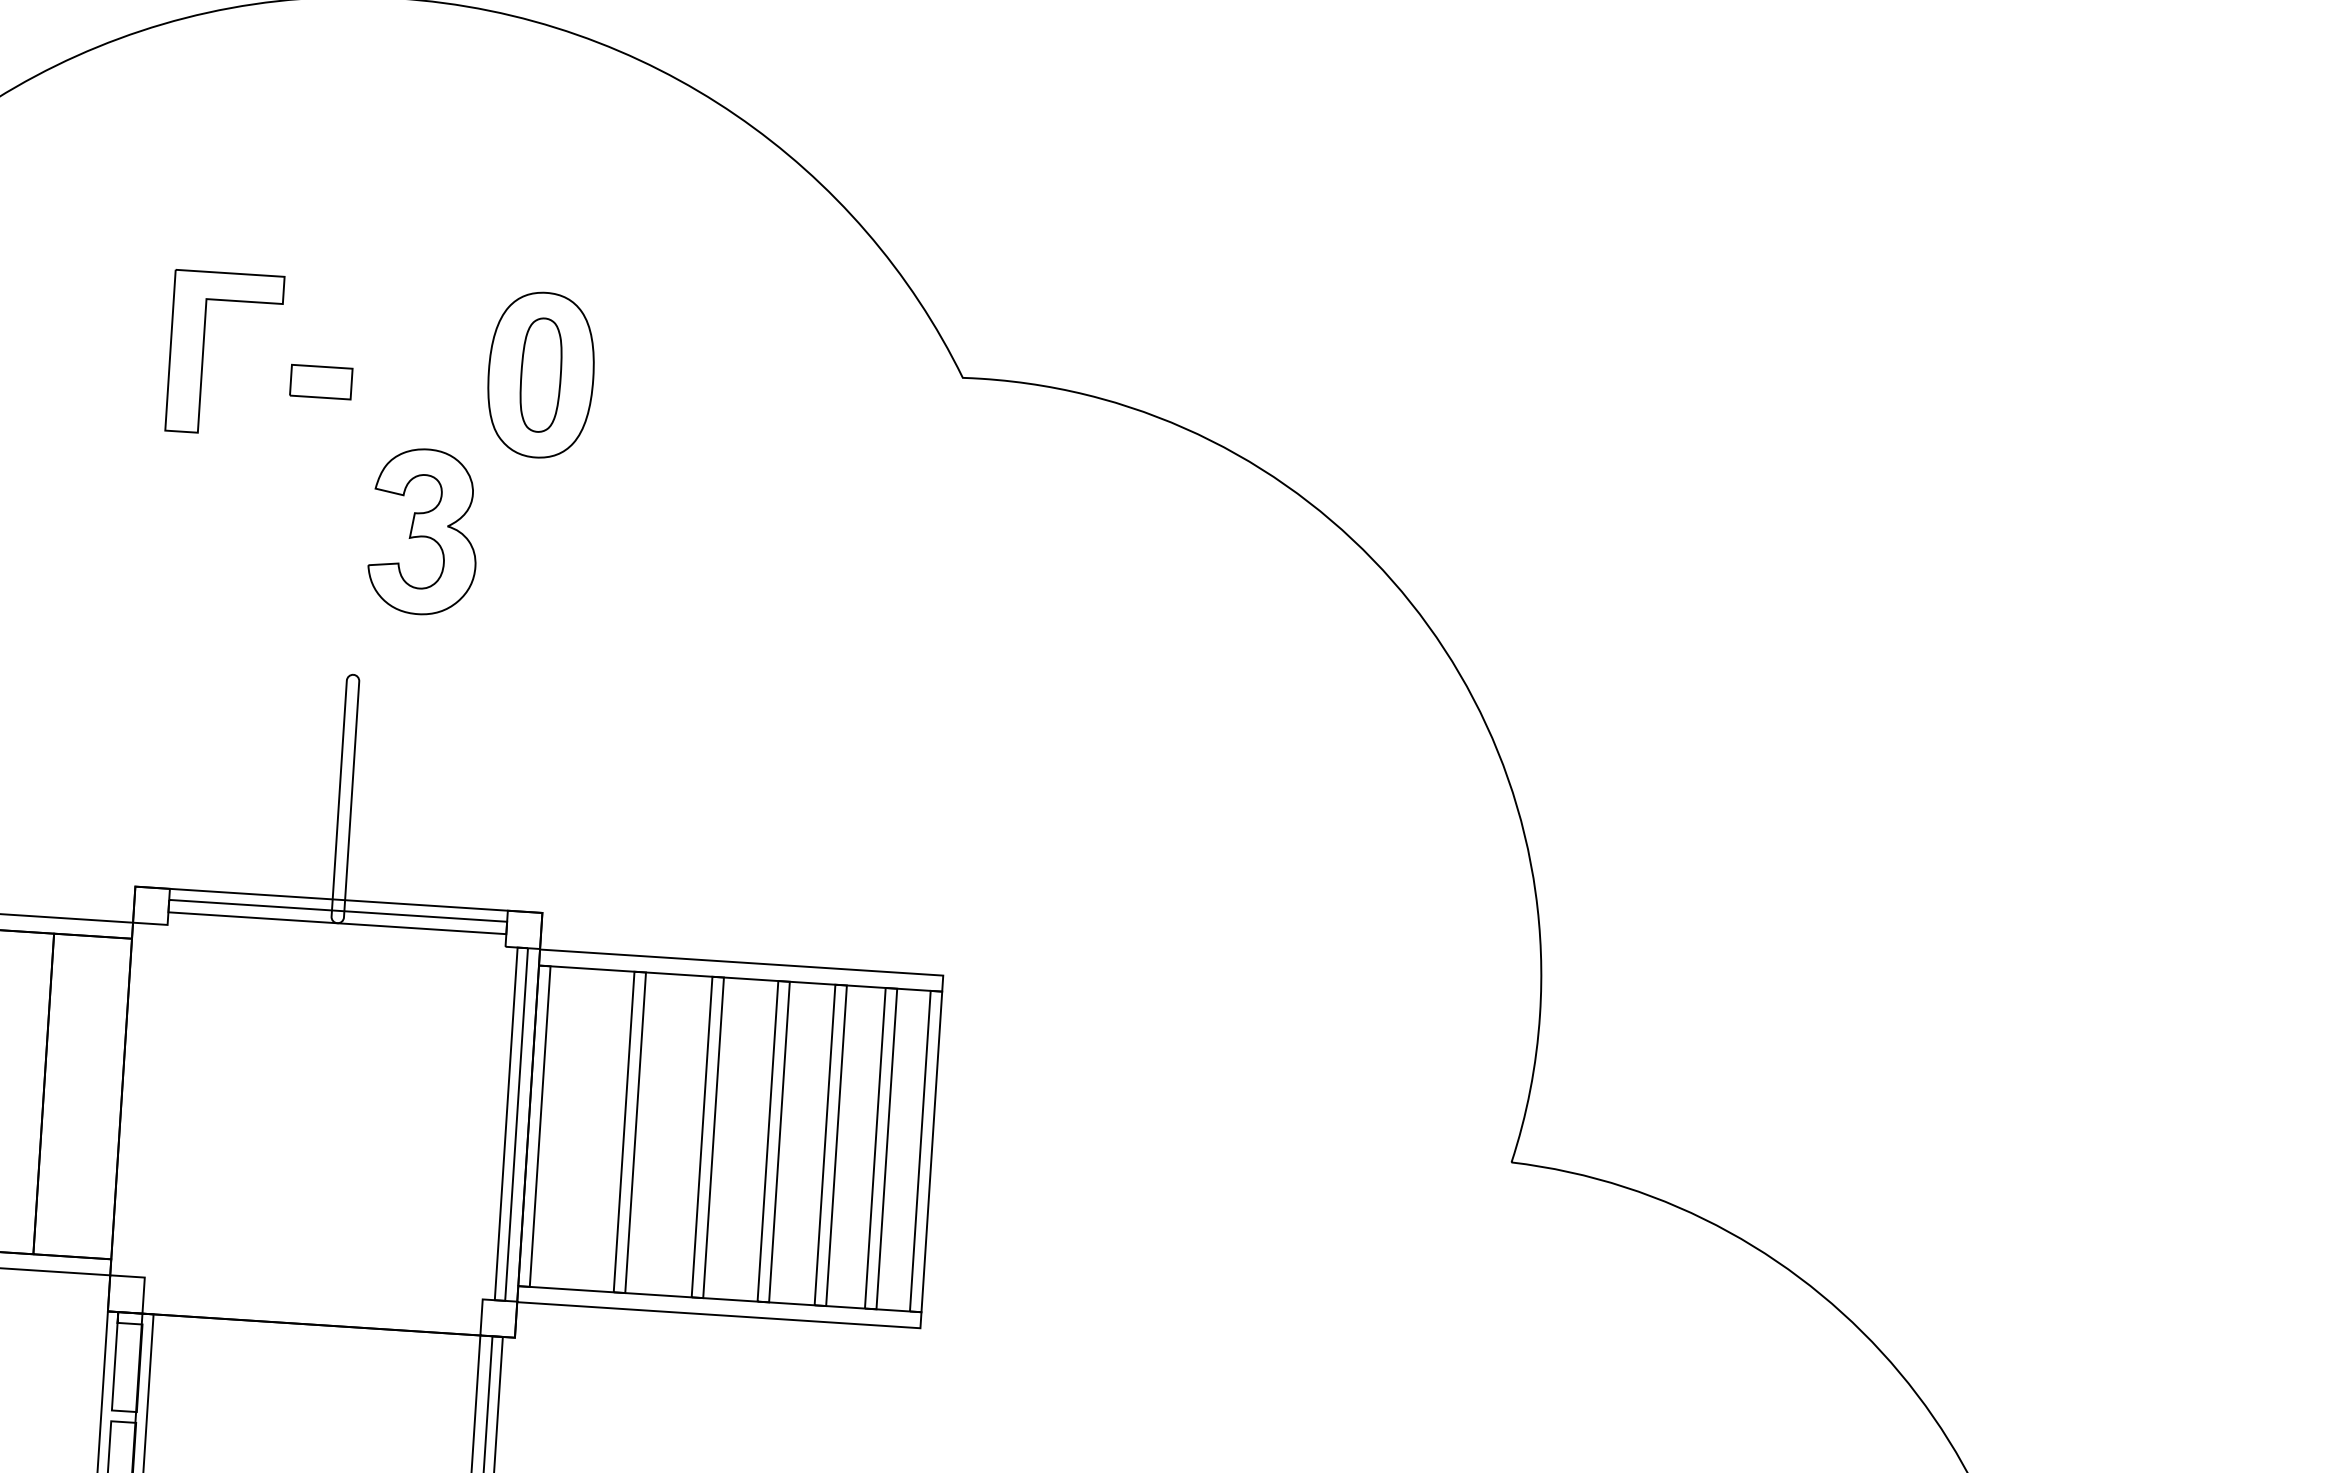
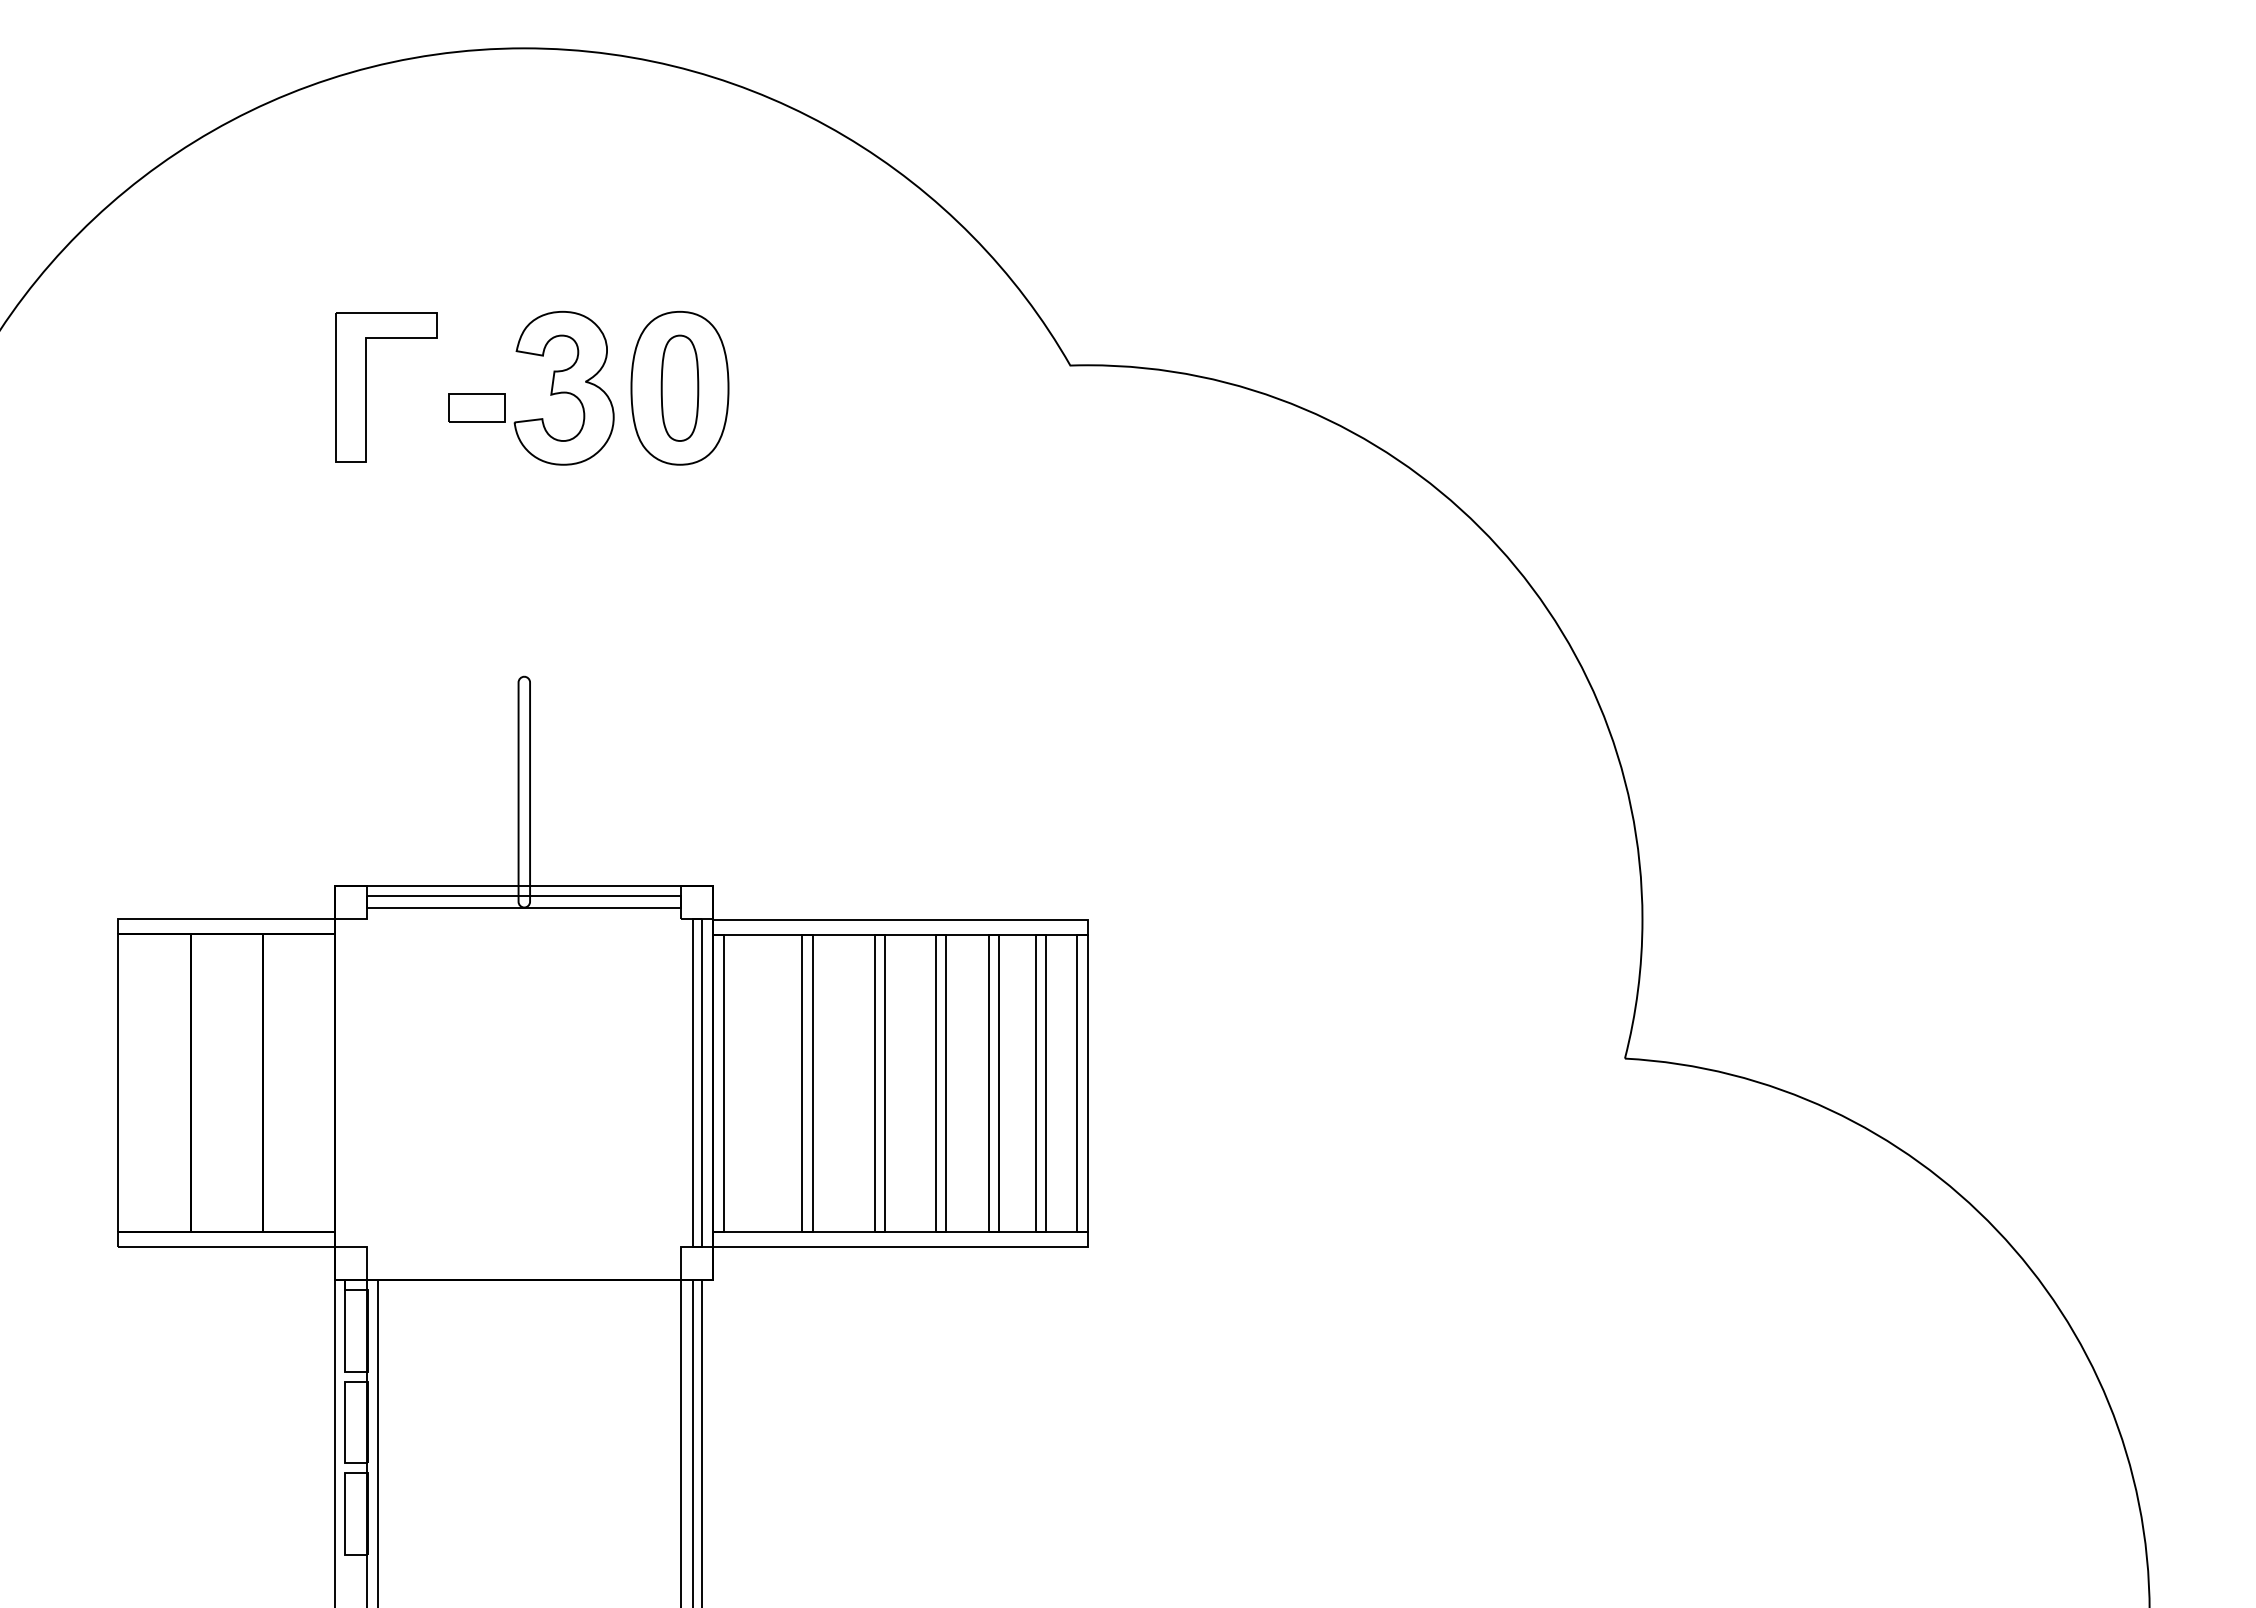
part: (423, 532) -> (563, 388), moved

